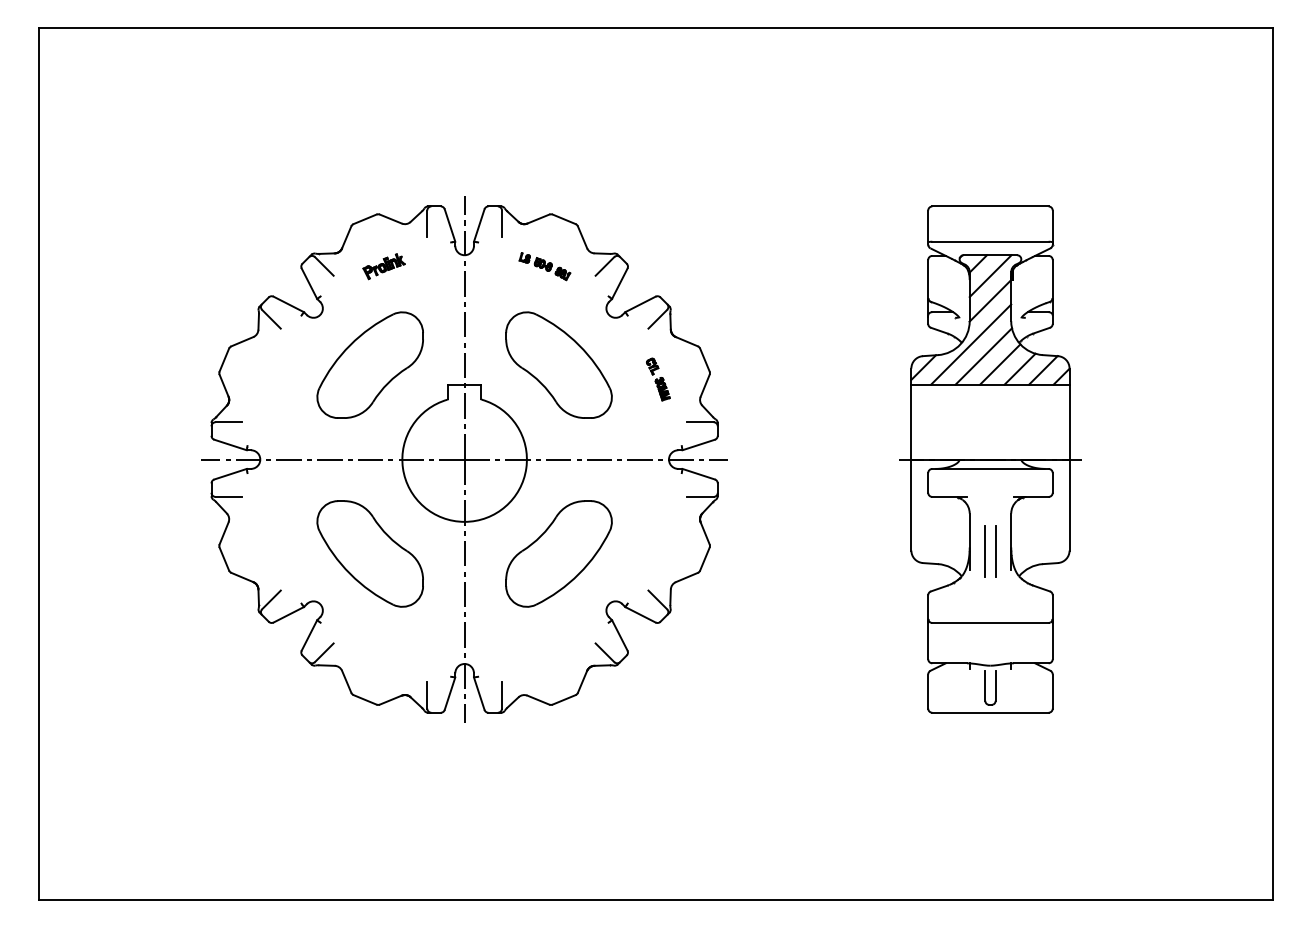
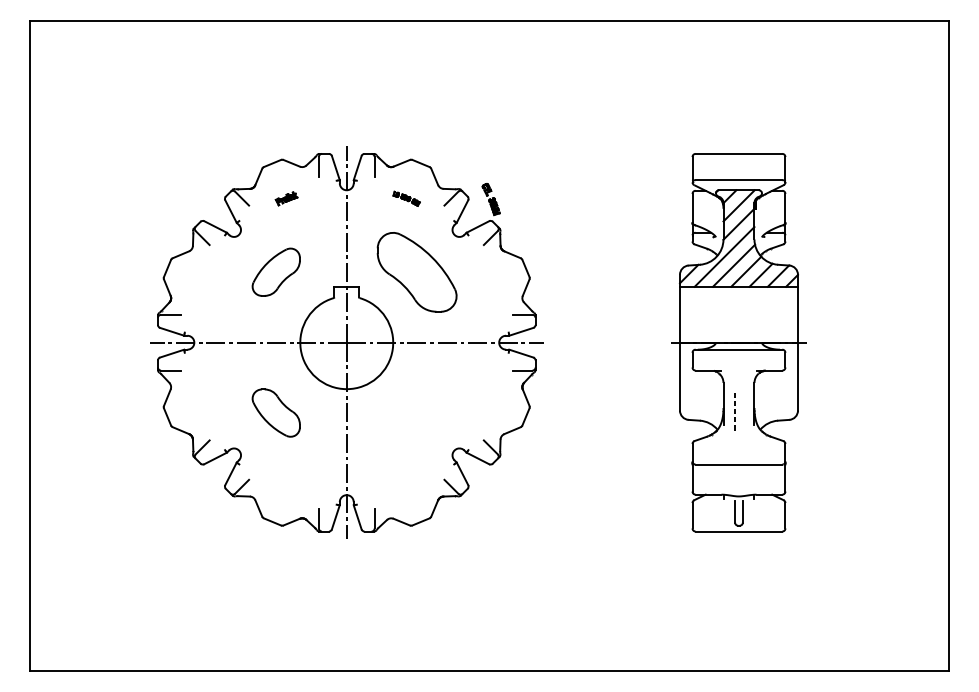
part: (383, 266) -> (286, 198), size x0.7
part: (544, 266) -> (406, 198), size x0.7
part: (369, 364) -> (275, 271), size x0.6
part: (658, 379) -> (491, 199), moved
line: (985, 551) -> (735, 411), solid -> dashed
line: (995, 551) -> (742, 411), removed
part: (369, 553) -> (275, 412), size x0.6
part: (558, 553) -> (416, 412), removed

